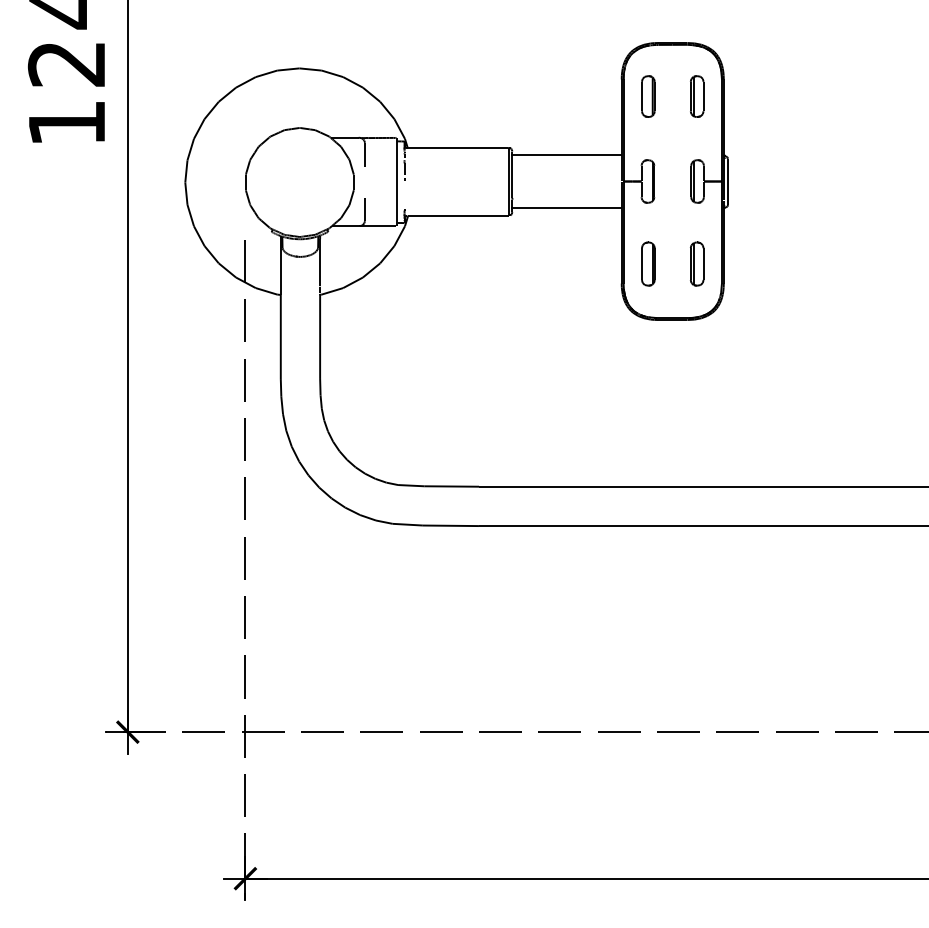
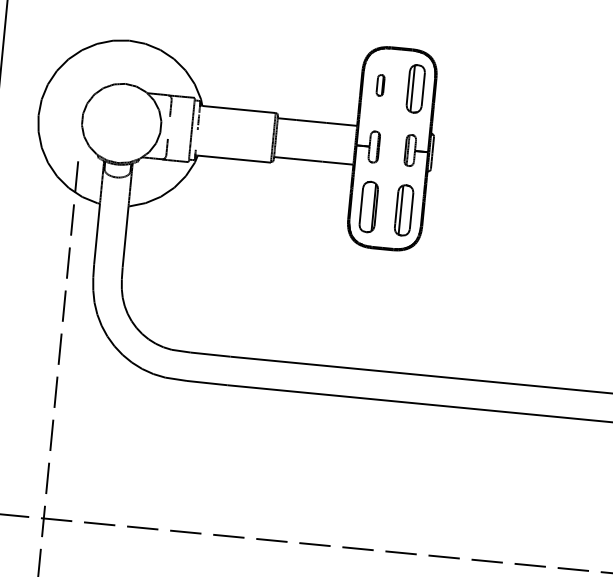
part: (648, 96) -> (380, 85), size x0.7
part: (697, 96) -> (416, 88), size x1.6
part: (648, 263) -> (368, 206), size x1.6
part: (697, 263) -> (404, 210), size x1.6

